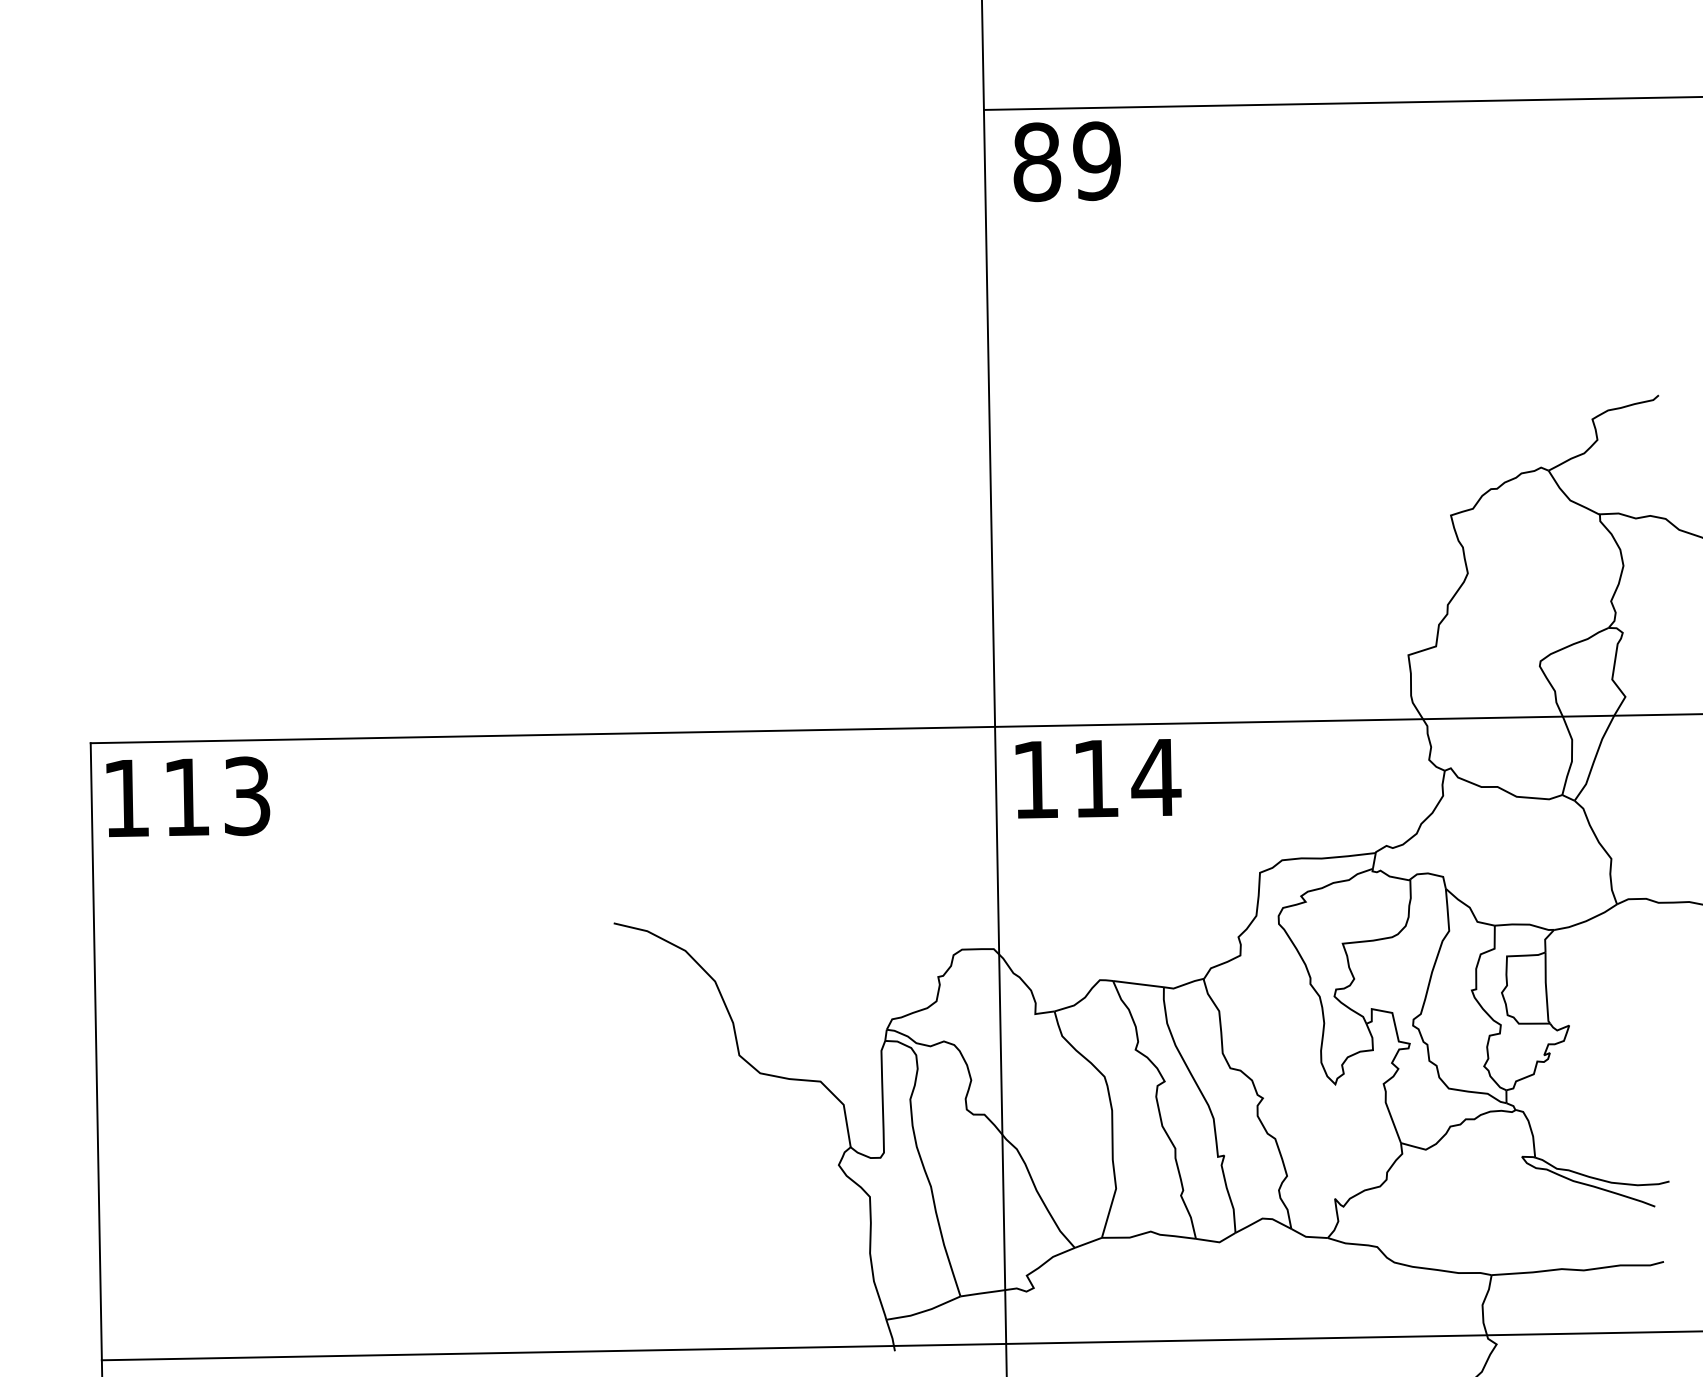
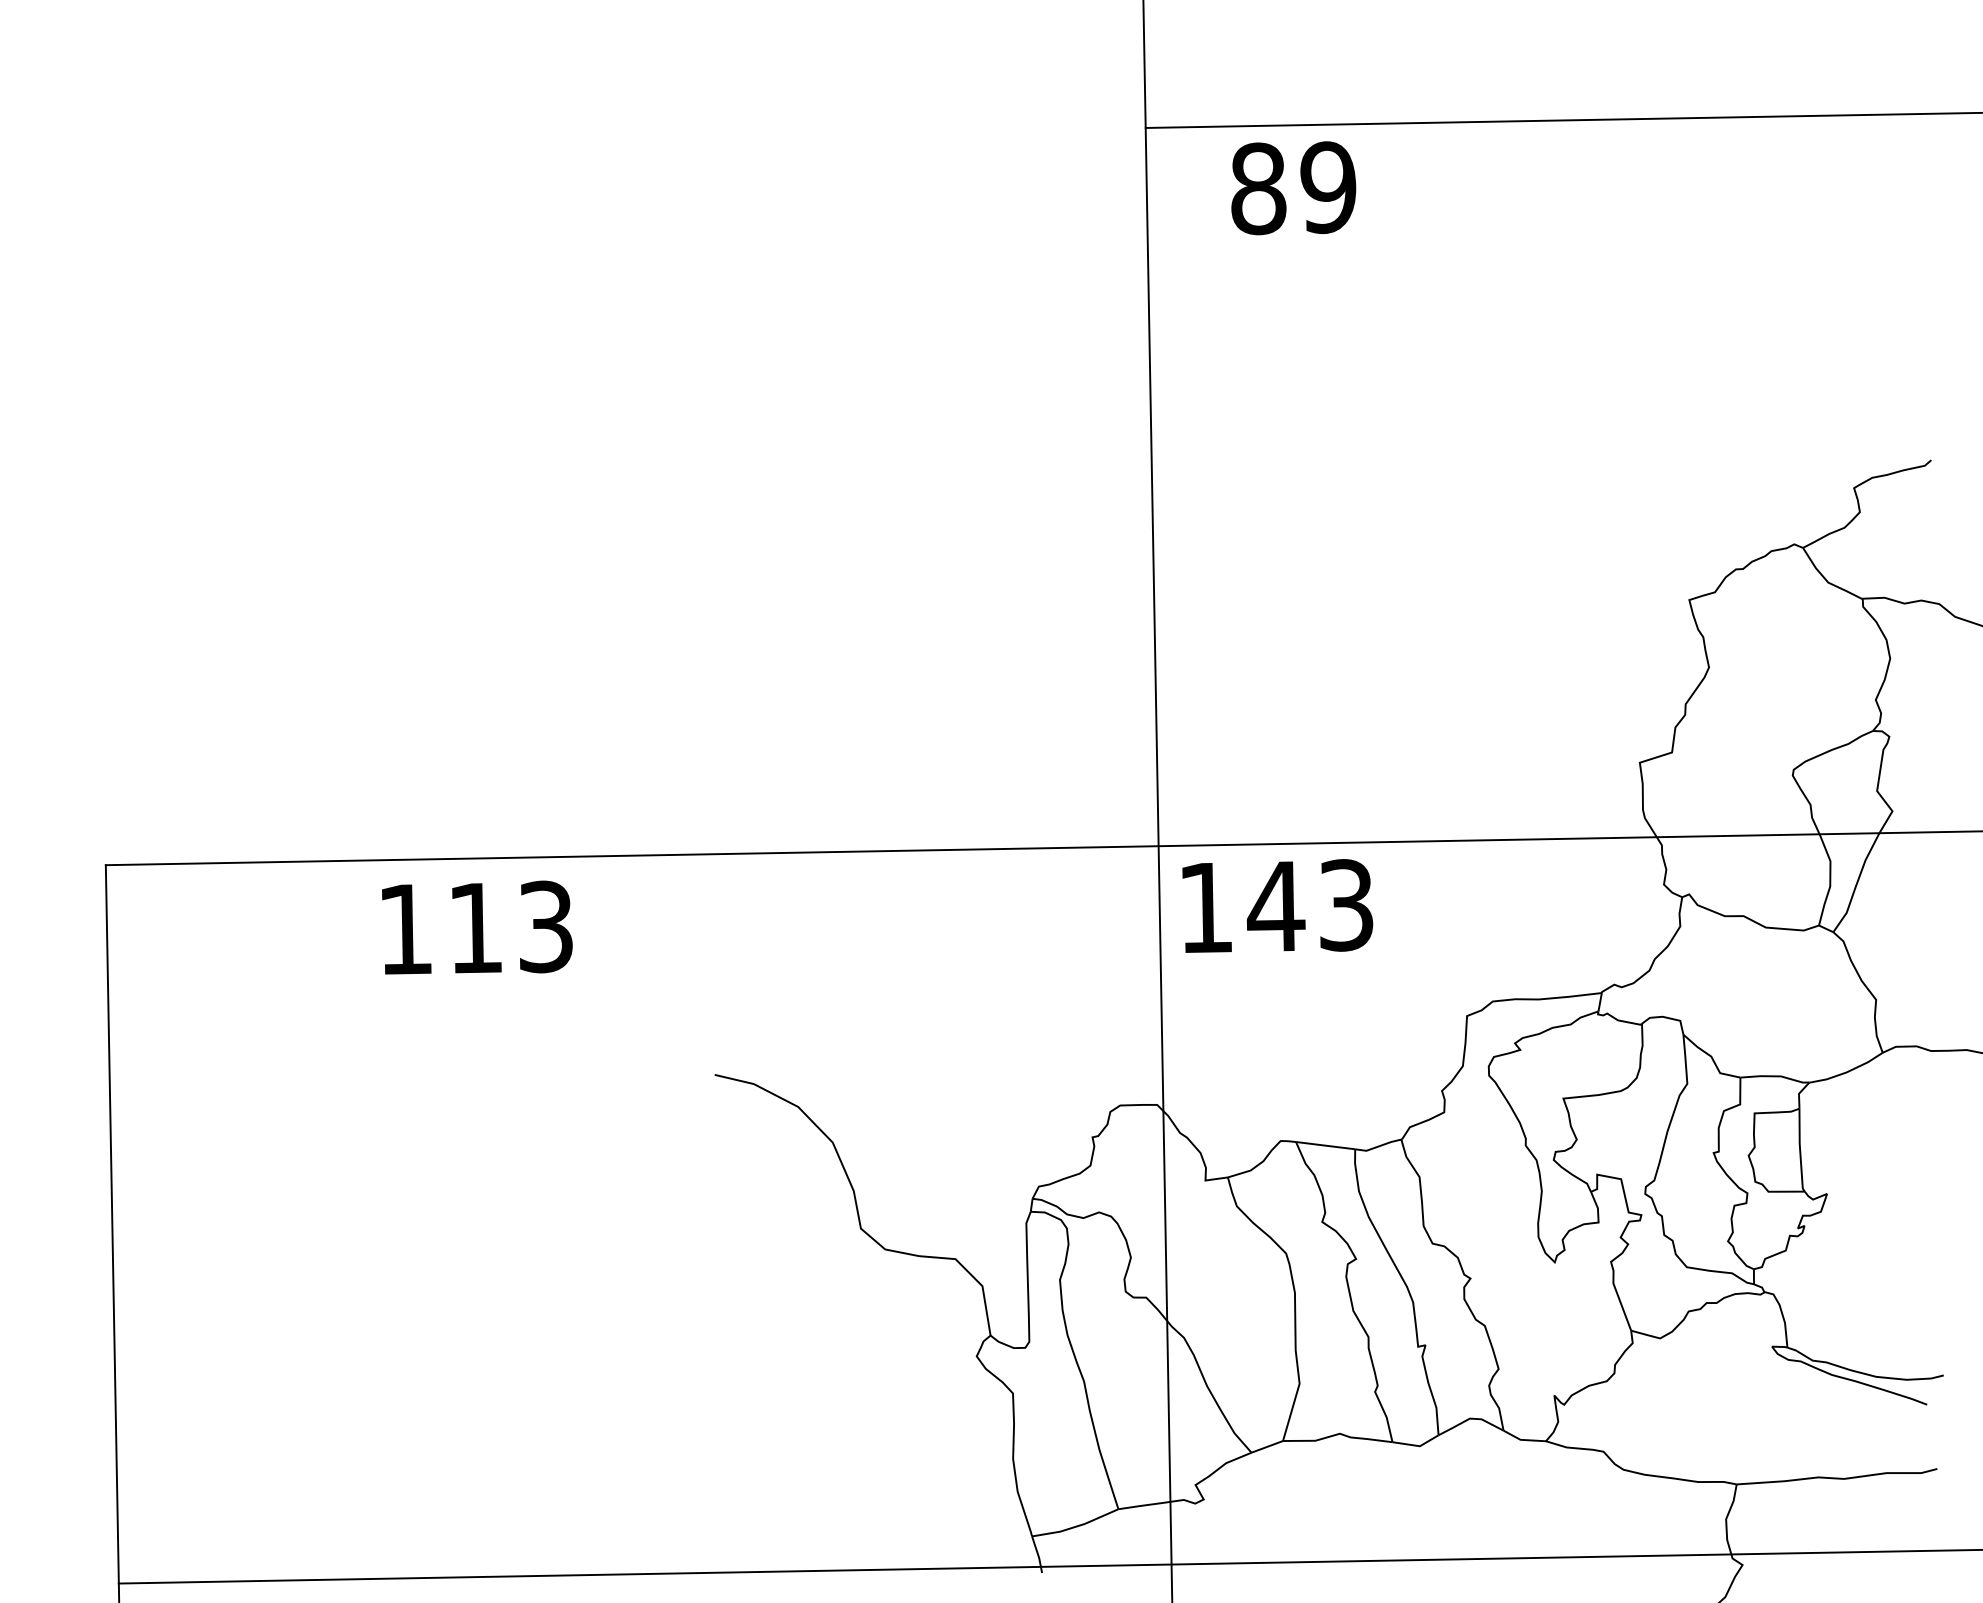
text: (1067, 161) -> (1293, 188), moved
text: (1125, 777) -> (1310, 905), 114 -> 143
text: (188, 796) -> (477, 927), moved

